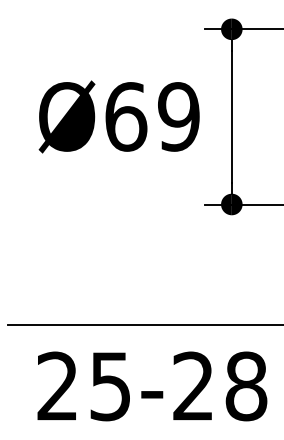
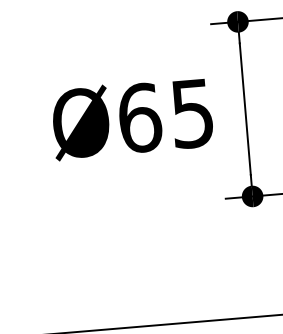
text: (178, 116) -> (192, 113), Ø69 -> Ø65

